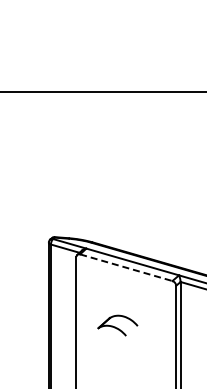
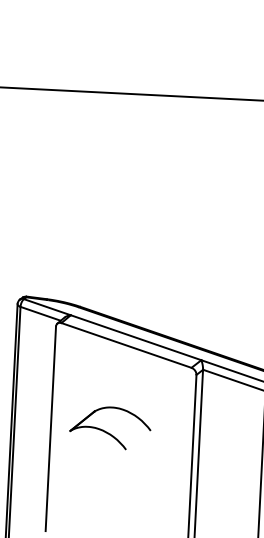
line: (126, 267) -> (126, 345), dashed -> solid
part: (117, 325) -> (109, 427), size x1.43

